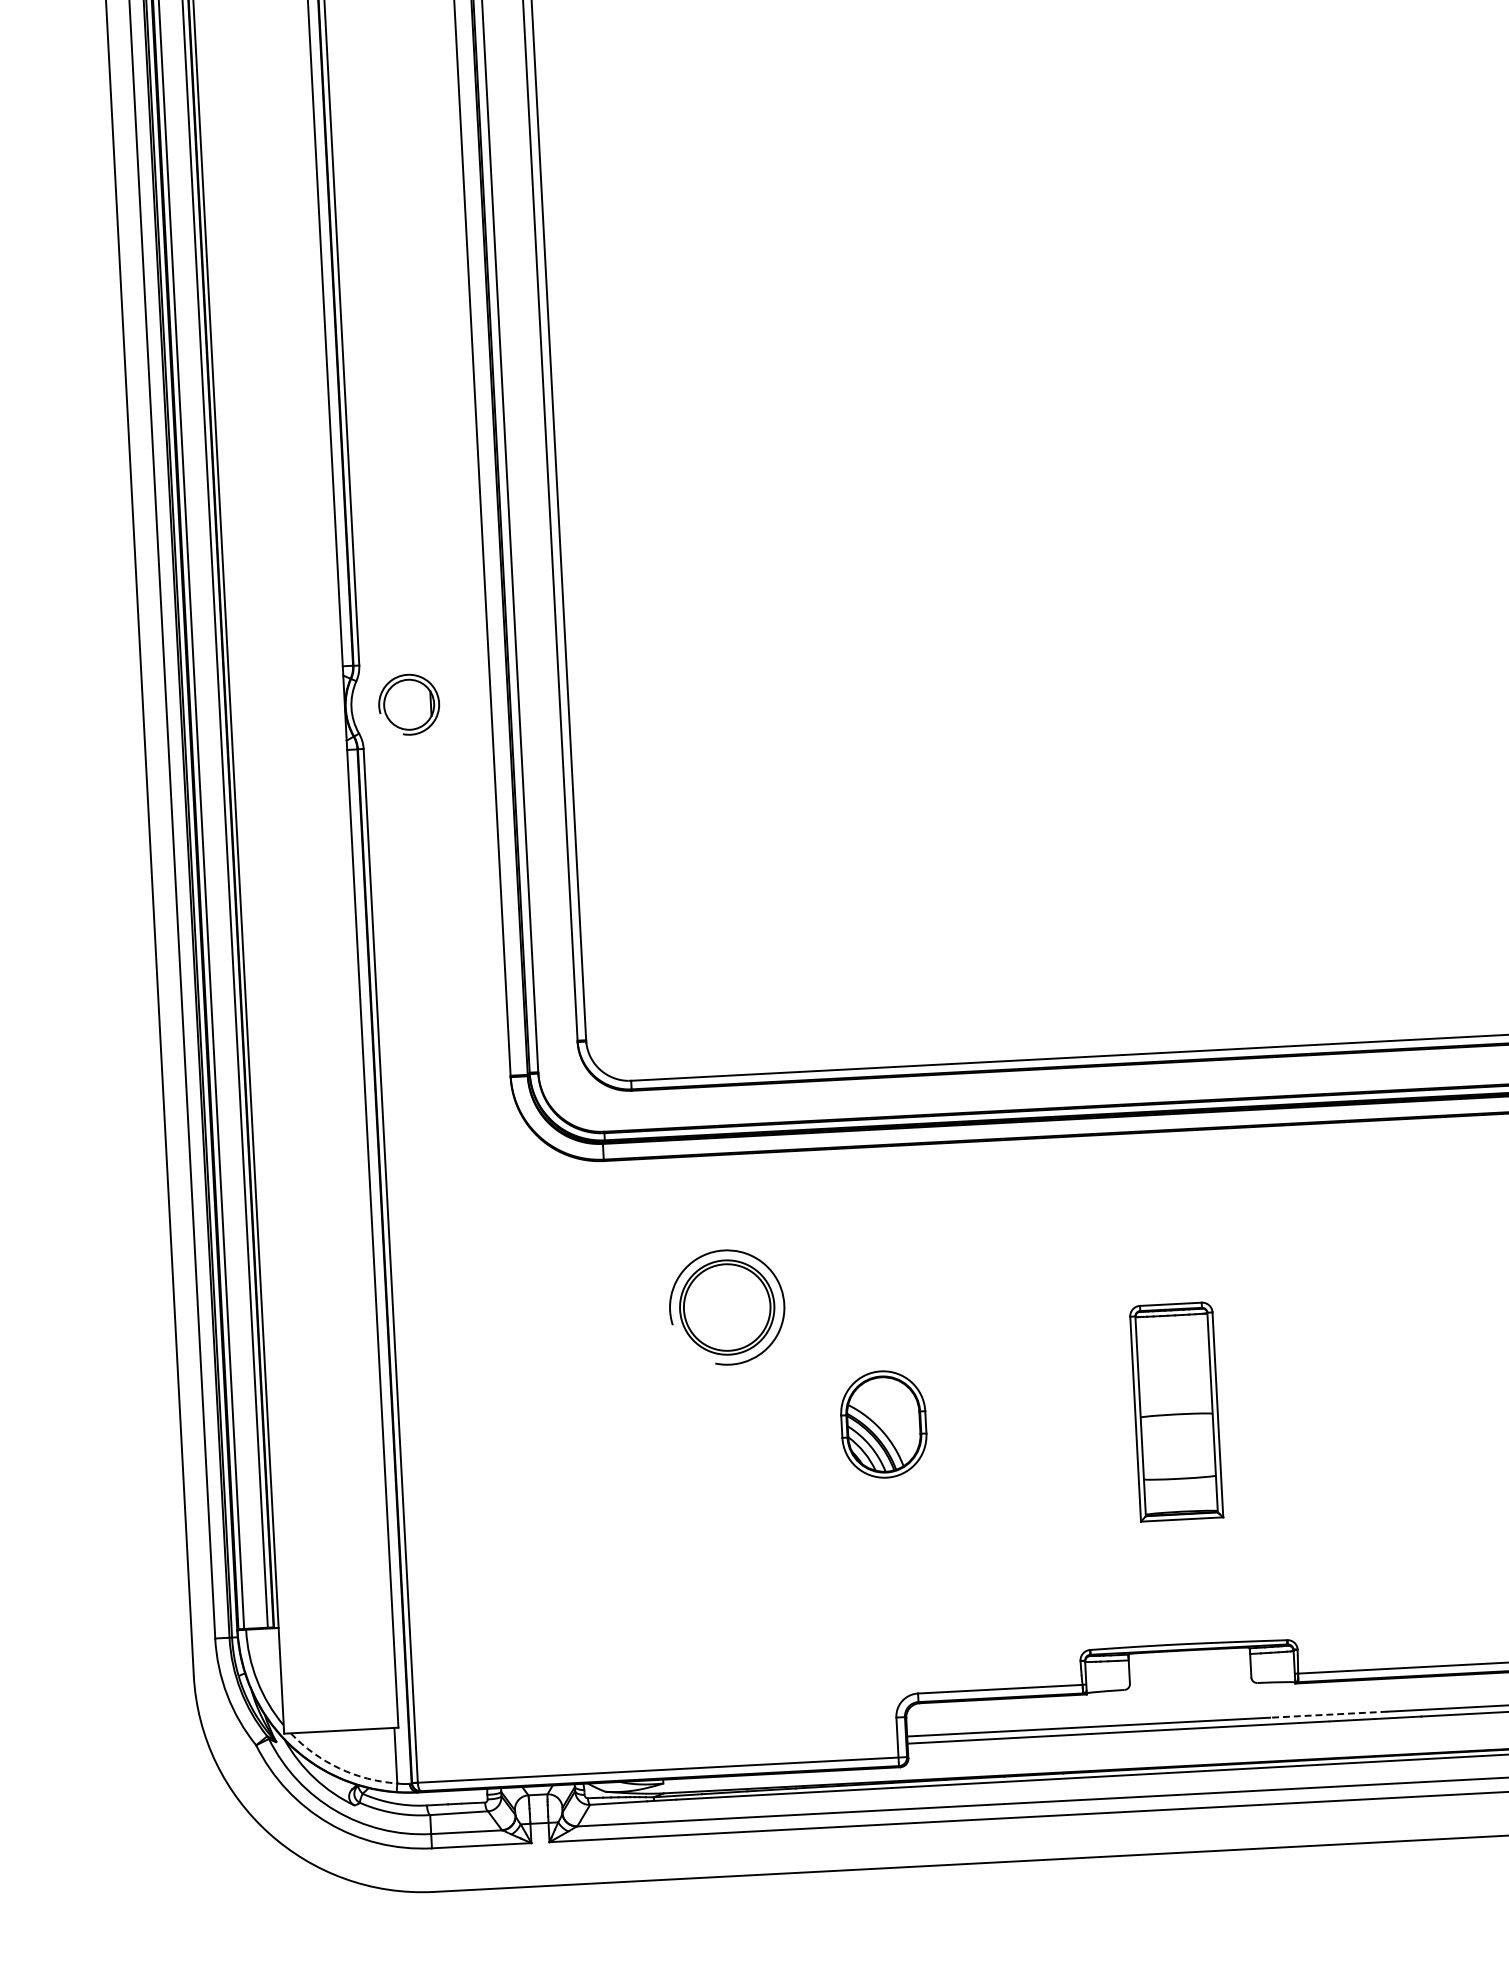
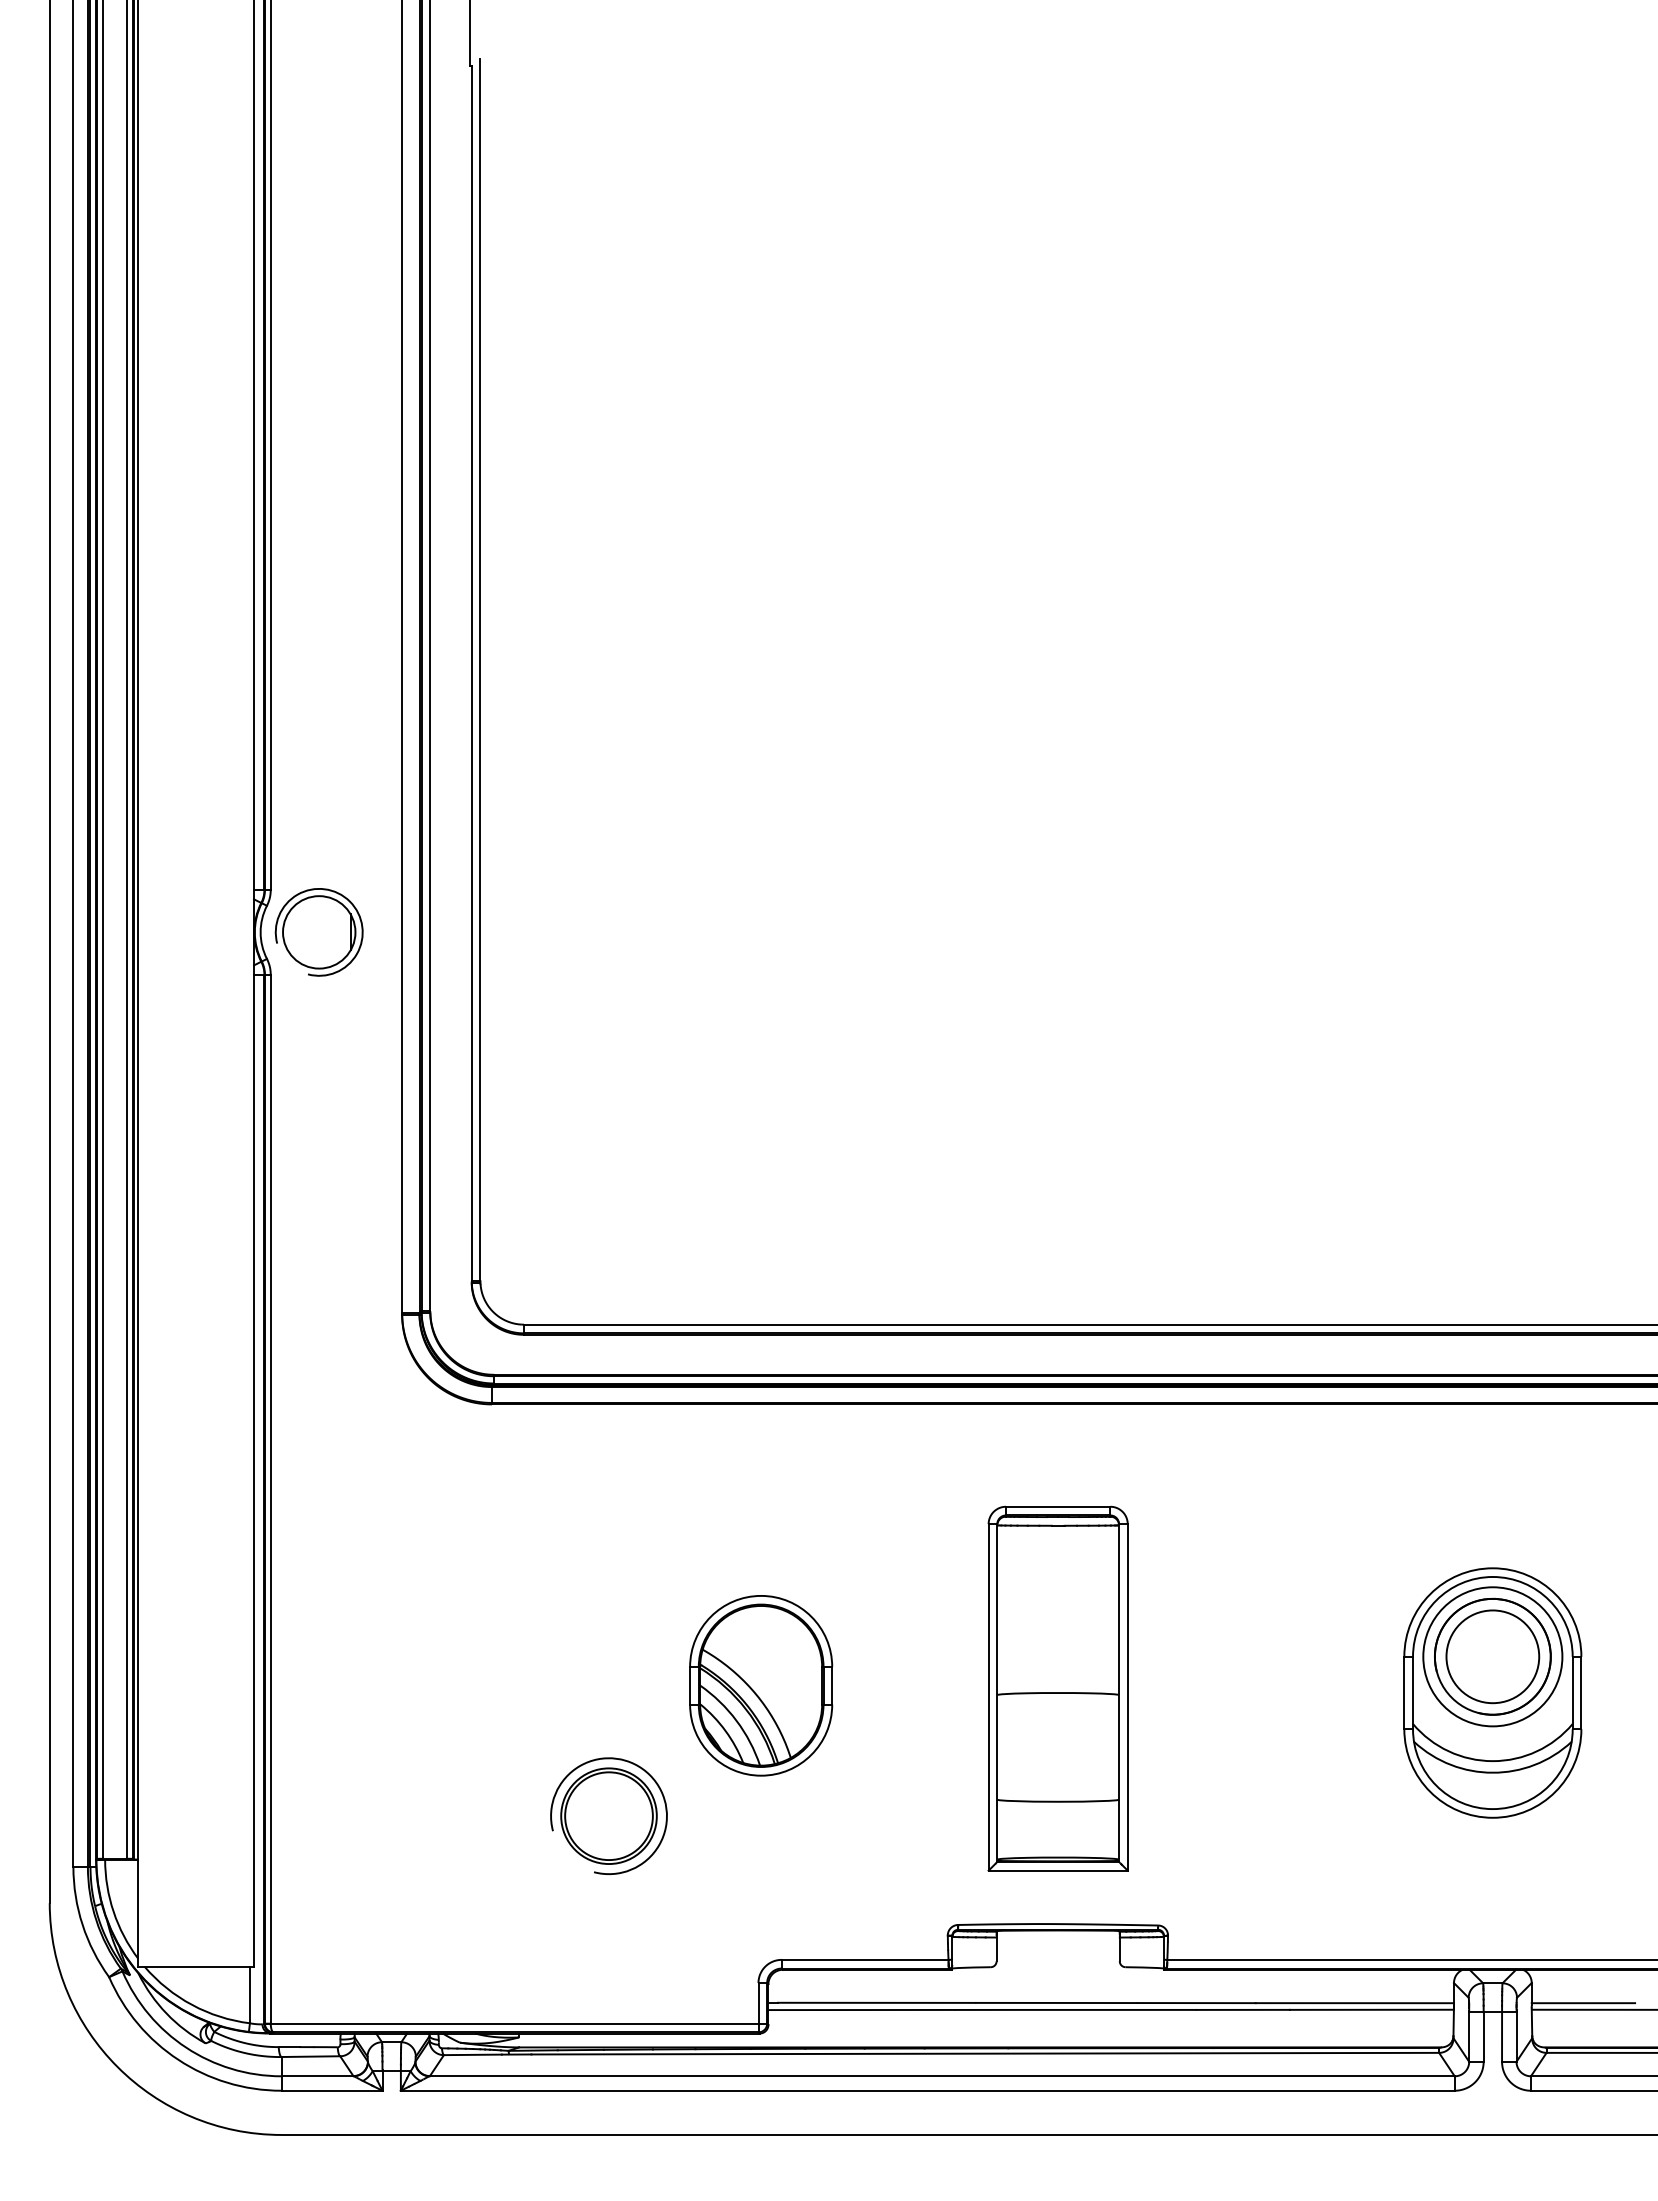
part: (408, 704) -> (318, 932), size x1.43
part: (726, 1306) -> (608, 1815), moved
part: (1175, 1411) -> (1057, 1688), size x1.67
part: (884, 1424) -> (761, 1685), size x1.67
line: (1329, 1715) -> (1196, 2003), dashed -> solid
arc: (339, 1767) -> (192, 2004), dashed -> solid

